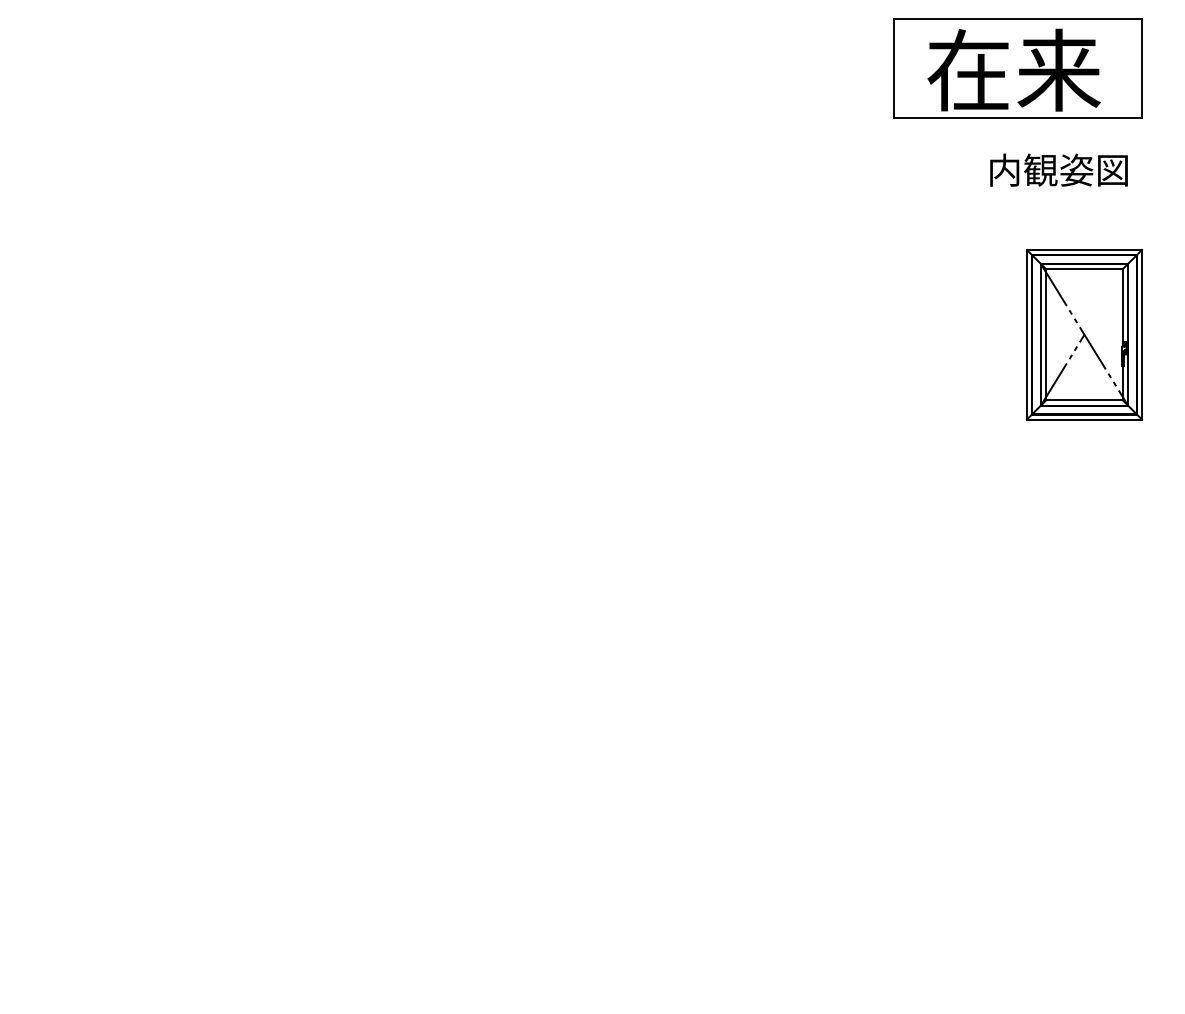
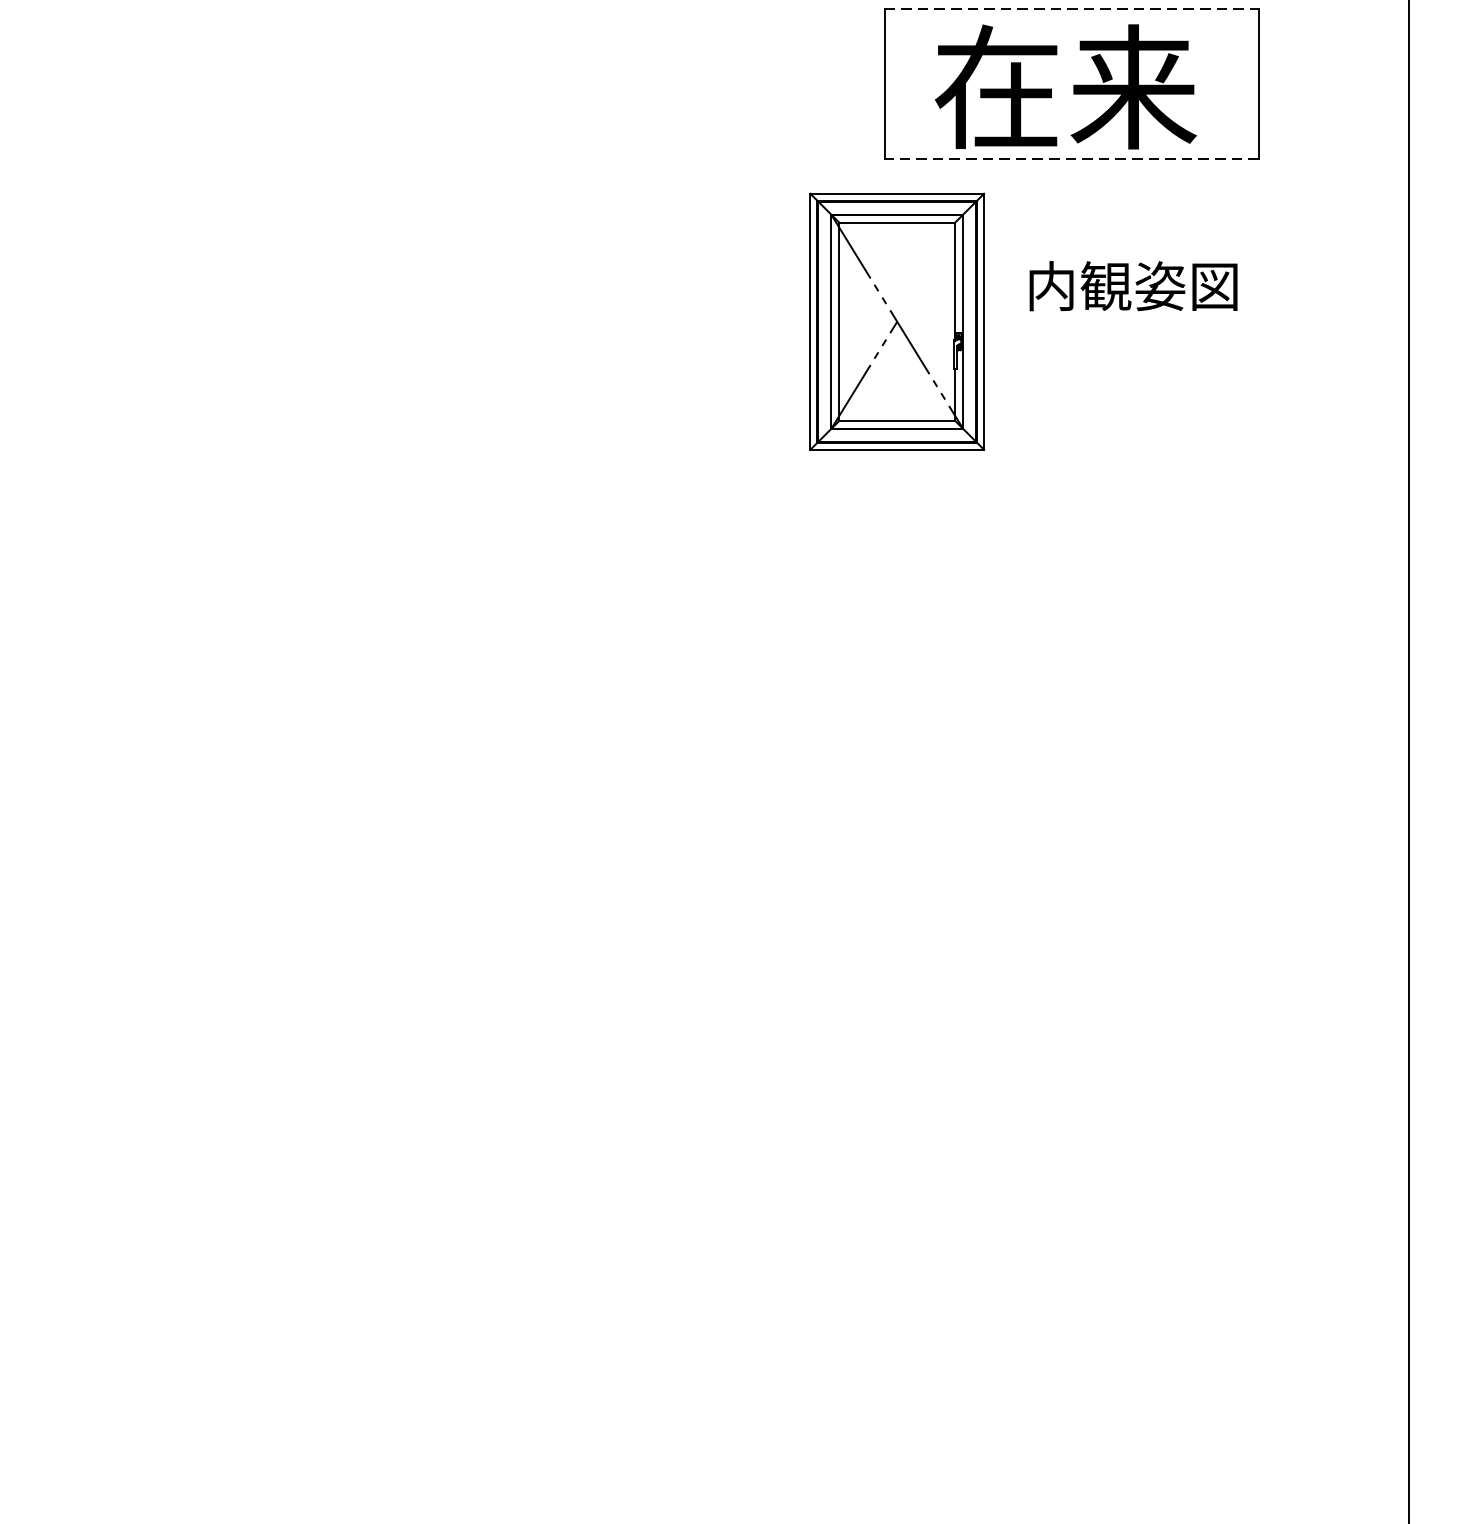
line: (1018, 18) -> (1072, 8), solid -> dashed
line: (1018, 117) -> (1072, 158), solid -> dashed
text: (1058, 169) -> (1132, 285), moved
part: (1084, 334) -> (897, 321), moved

